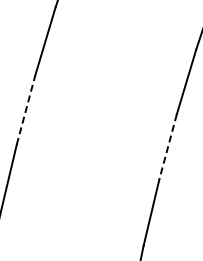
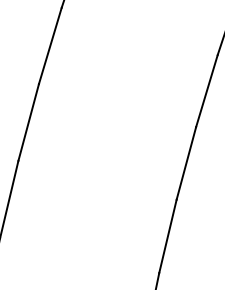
line: (26, 110) -> (29, 122), dashed -> solid
line: (168, 147) -> (186, 163), dashed -> solid

